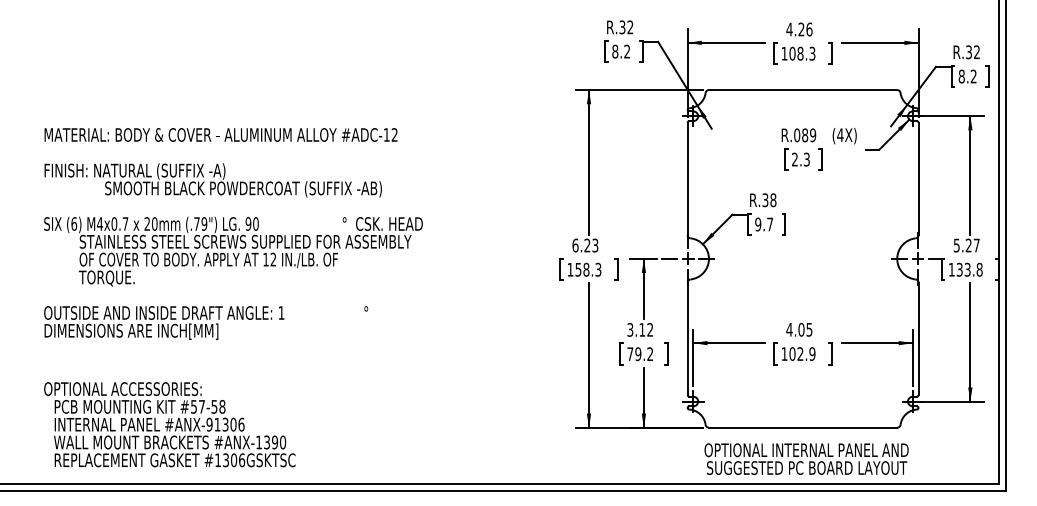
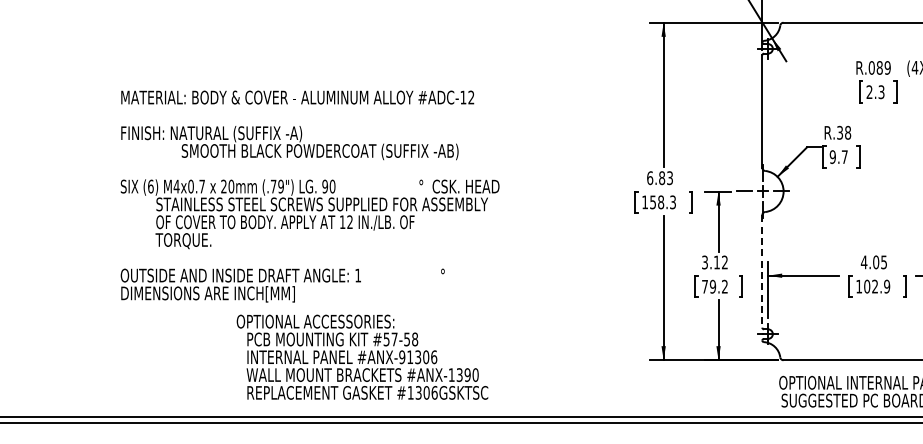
text: (233, 233) -> (310, 196), moved
text: (587, 245) -> (662, 178), 6.23 -> 6.83
line: (687, 339) -> (762, 272), solid -> dashed
text: (169, 424) -> (362, 357), moved

